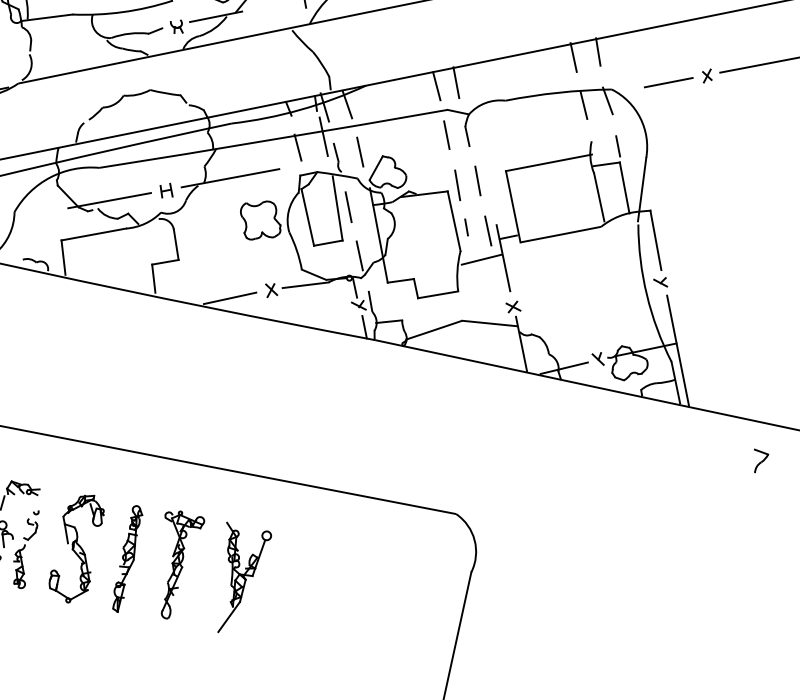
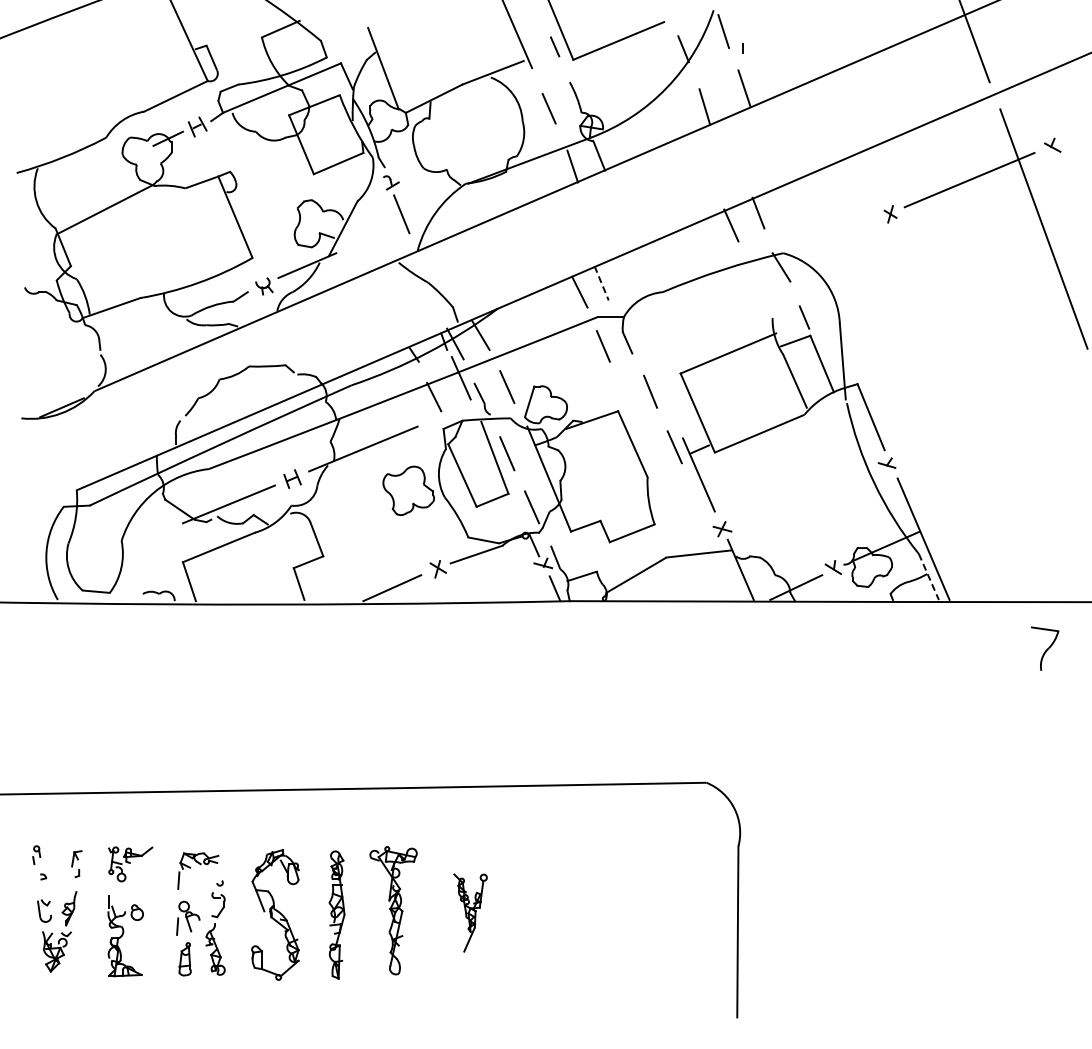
line: (456, 82) -> (601, 283), solid -> dashed
line: (668, 82) -> (847, 231), removed
line: (583, 105) -> (754, 278), removed
line: (457, 184) -> (627, 401), removed
line: (466, 227) -> (648, 448), removed
line: (481, 259) -> (673, 481), removed
line: (676, 383) -> (929, 577), solid -> dashed
part: (758, 461) -> (1044, 648), size x1.6
part: (238, 580) -> (470, 912), size x0.6

